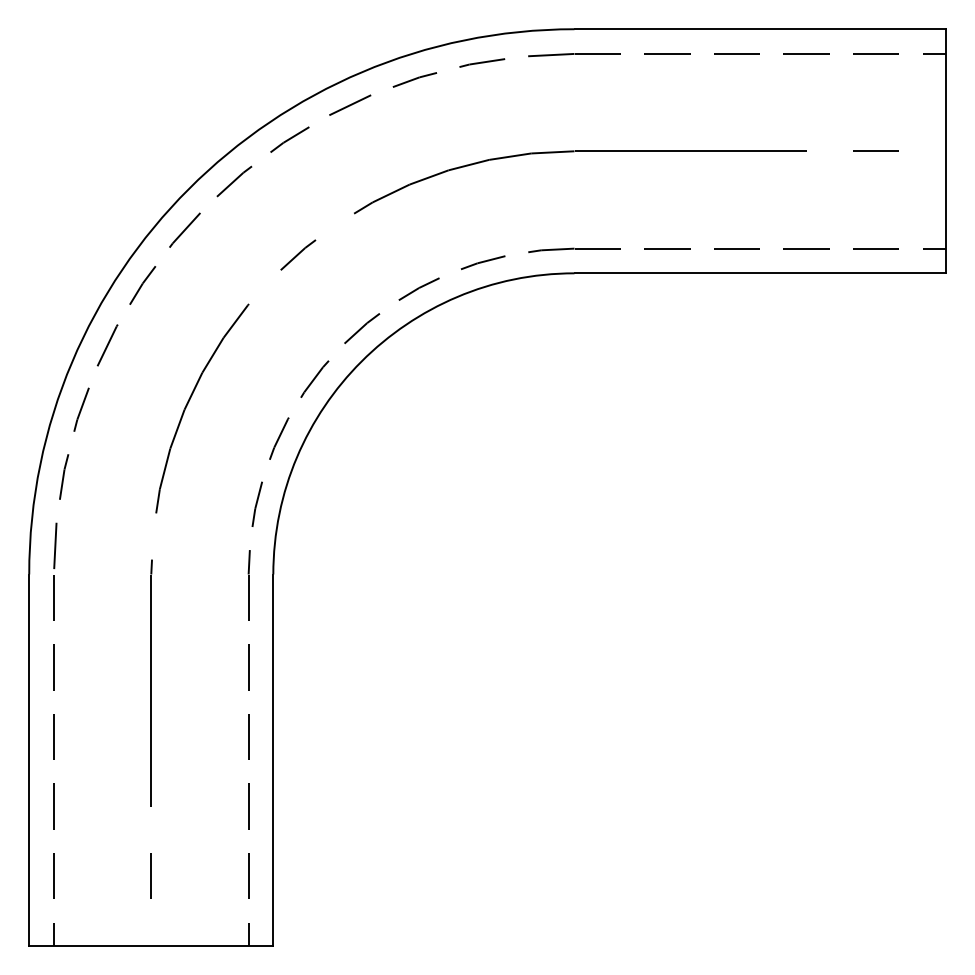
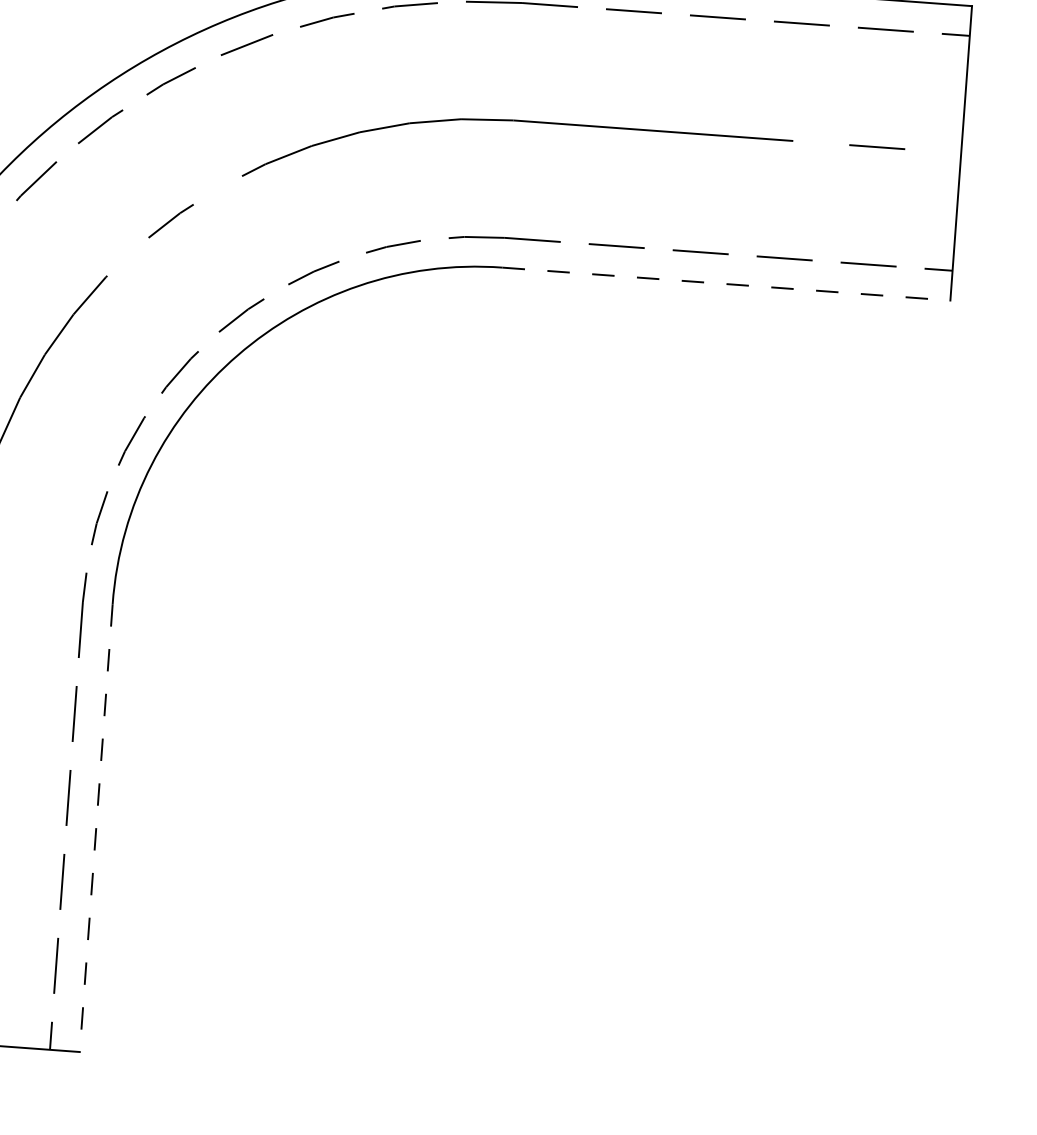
line: (760, 273) -> (726, 284), solid -> dashed
line: (273, 760) -> (96, 828), solid -> dashed

